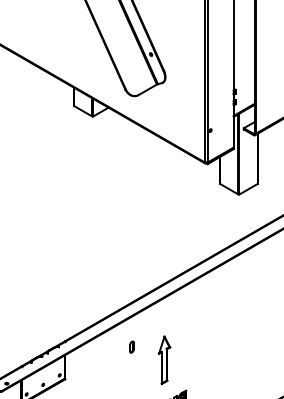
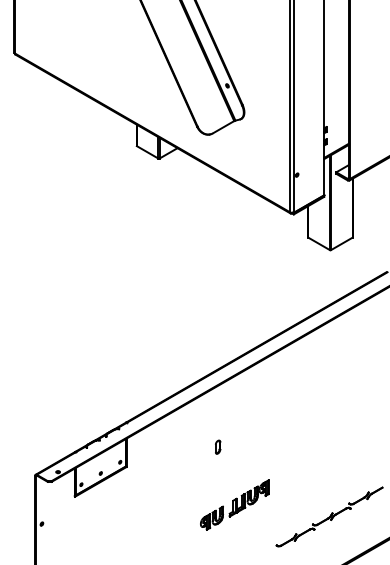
part: (132, 346) -> (218, 446), moved
part: (163, 360) -> (242, 444), removed

